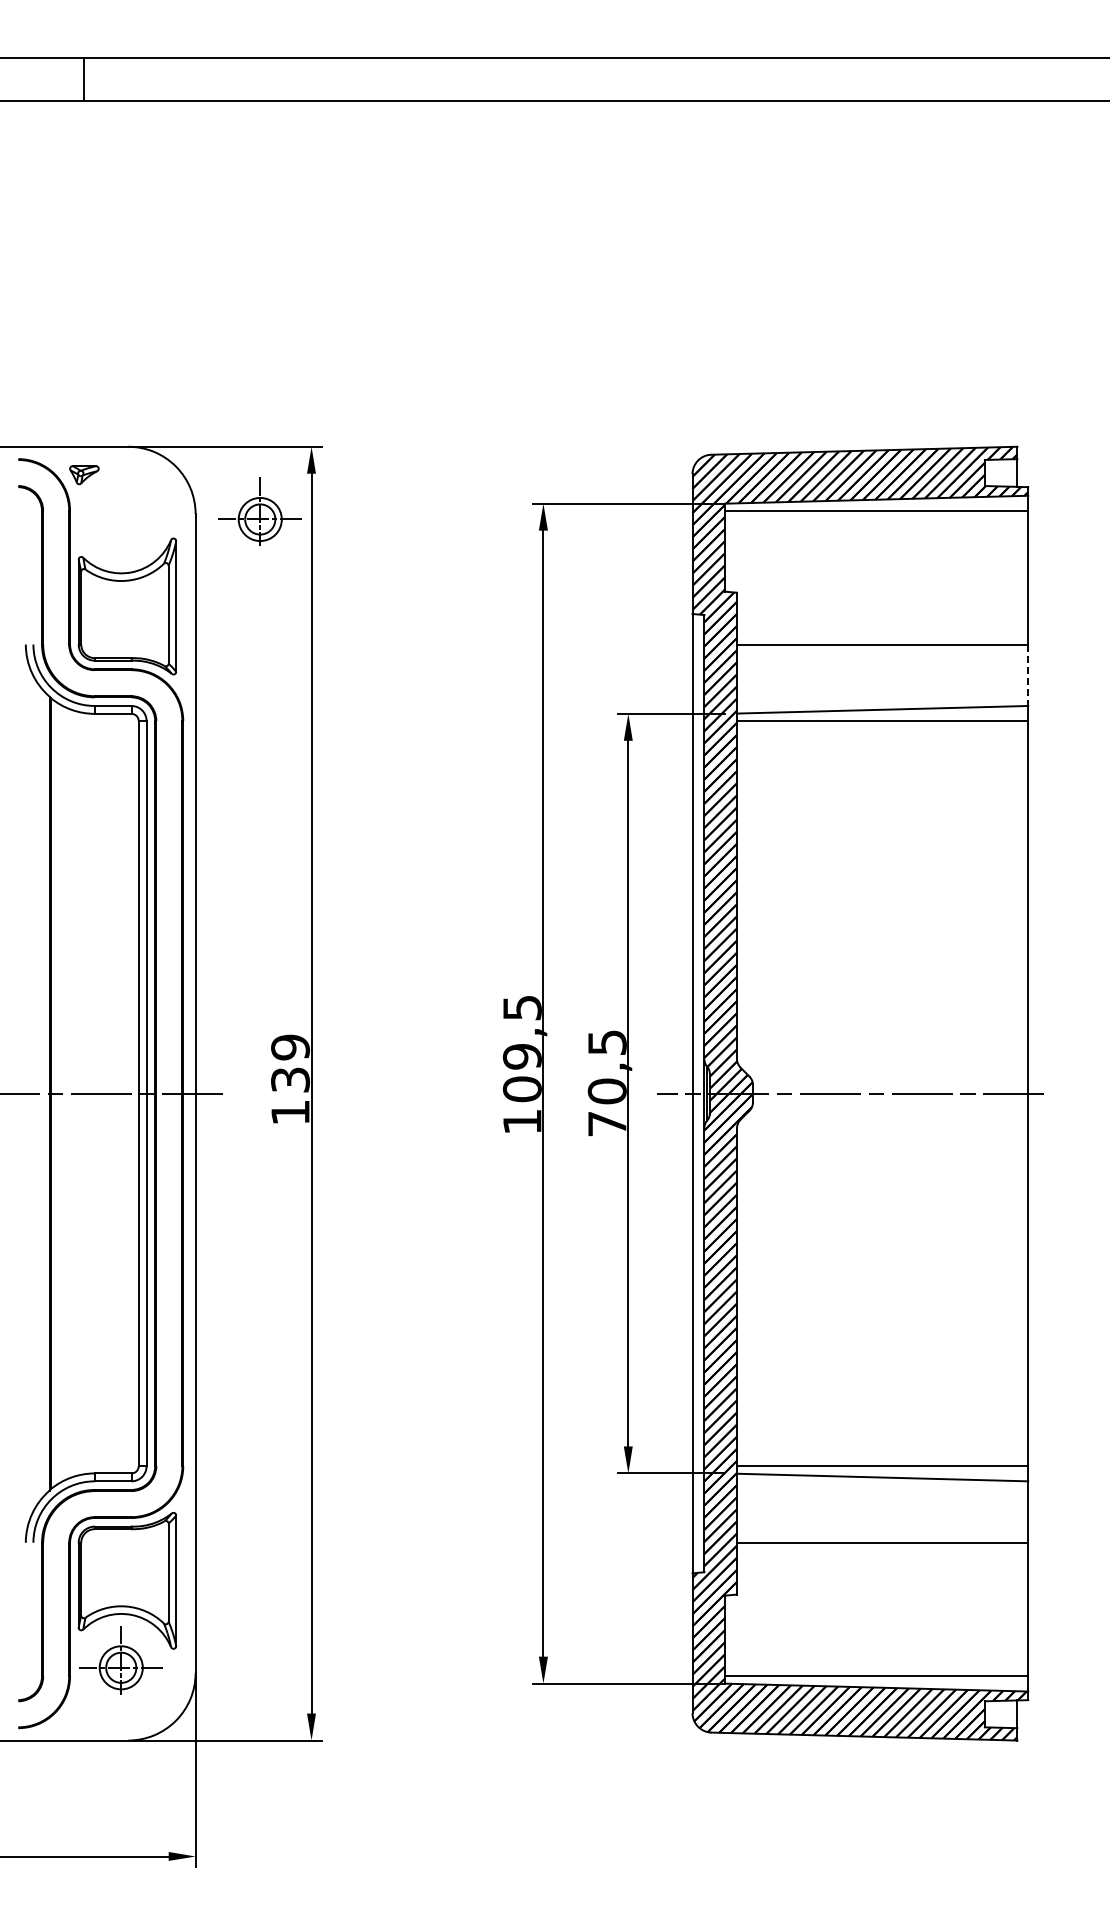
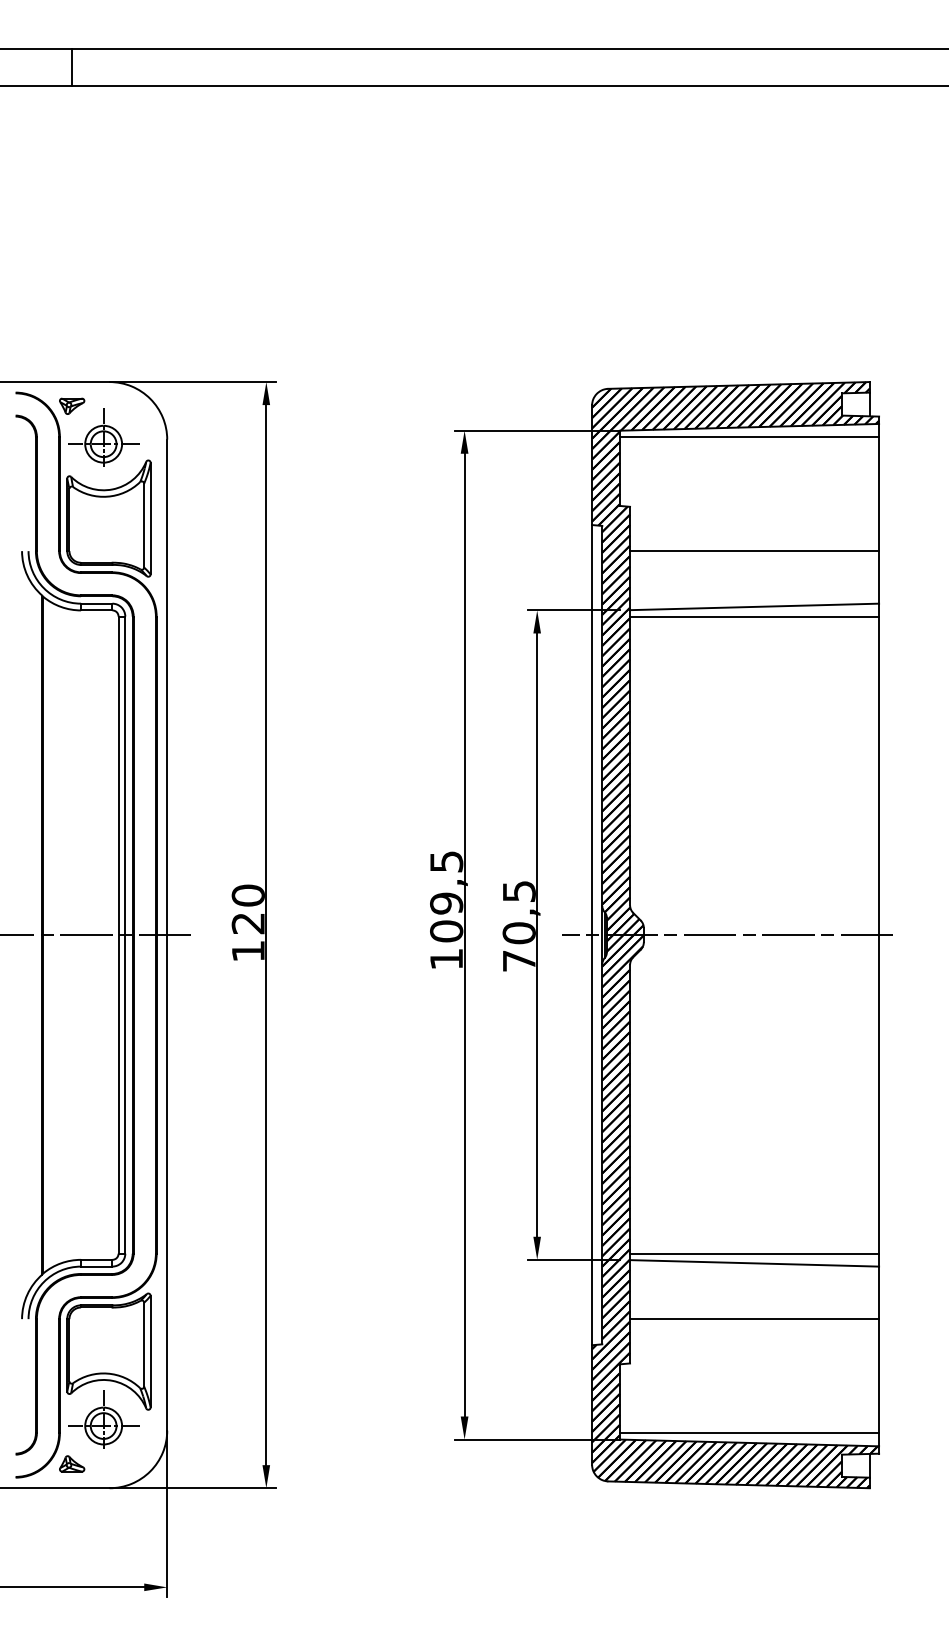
part: (259, 511) -> (103, 437), moved
line: (1028, 675) -> (879, 577), dashed -> solid
text: (290, 1063) -> (248, 909), 139 -> 120
part: (84, 1711) -> (72, 1463), added

